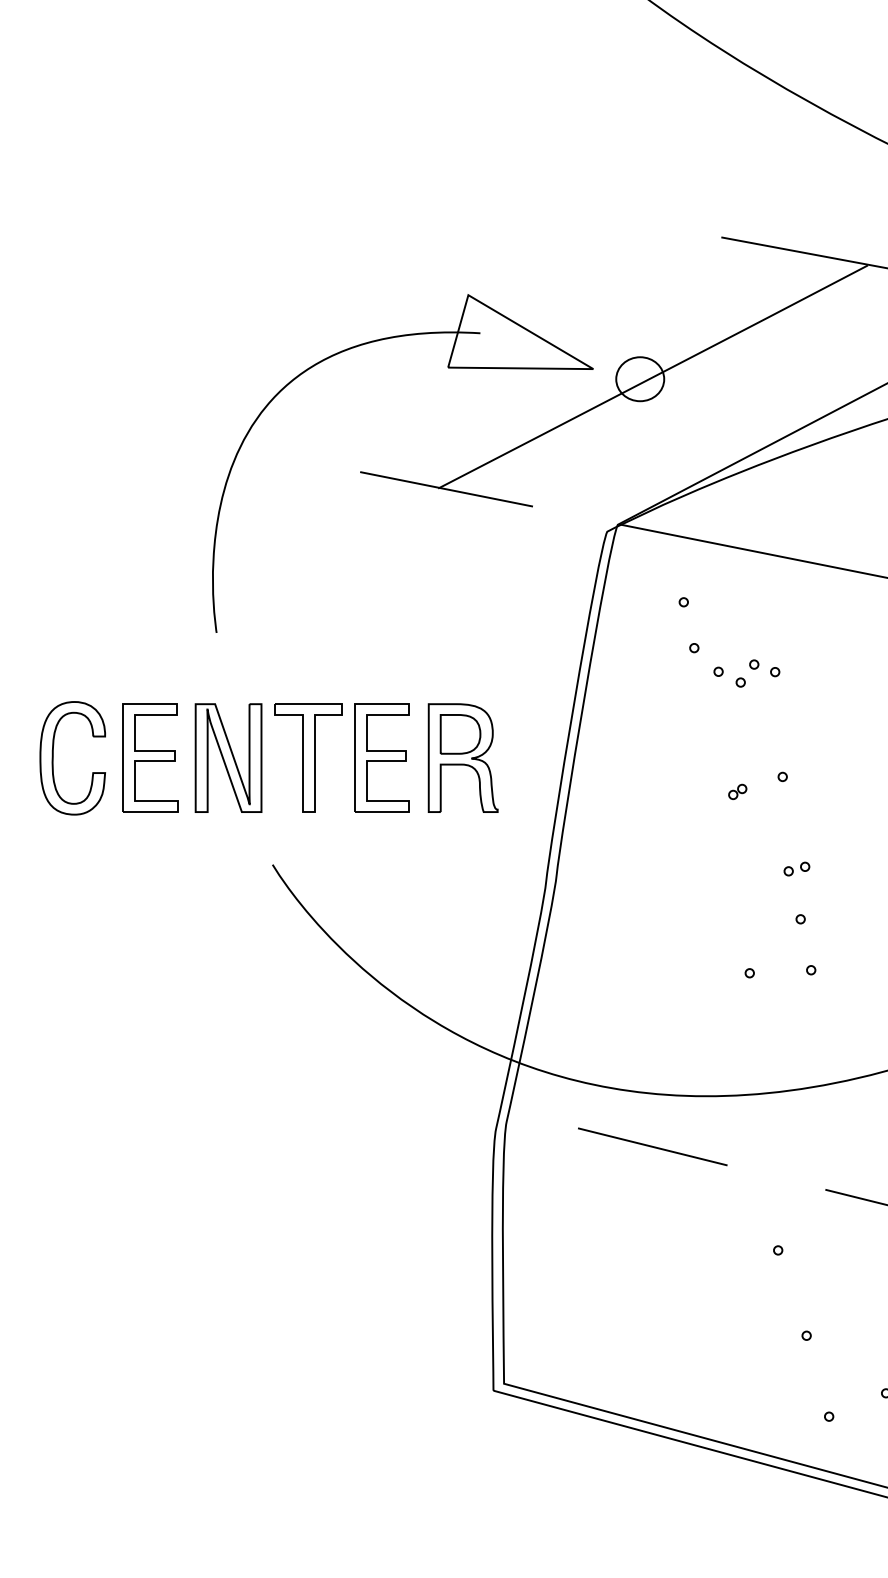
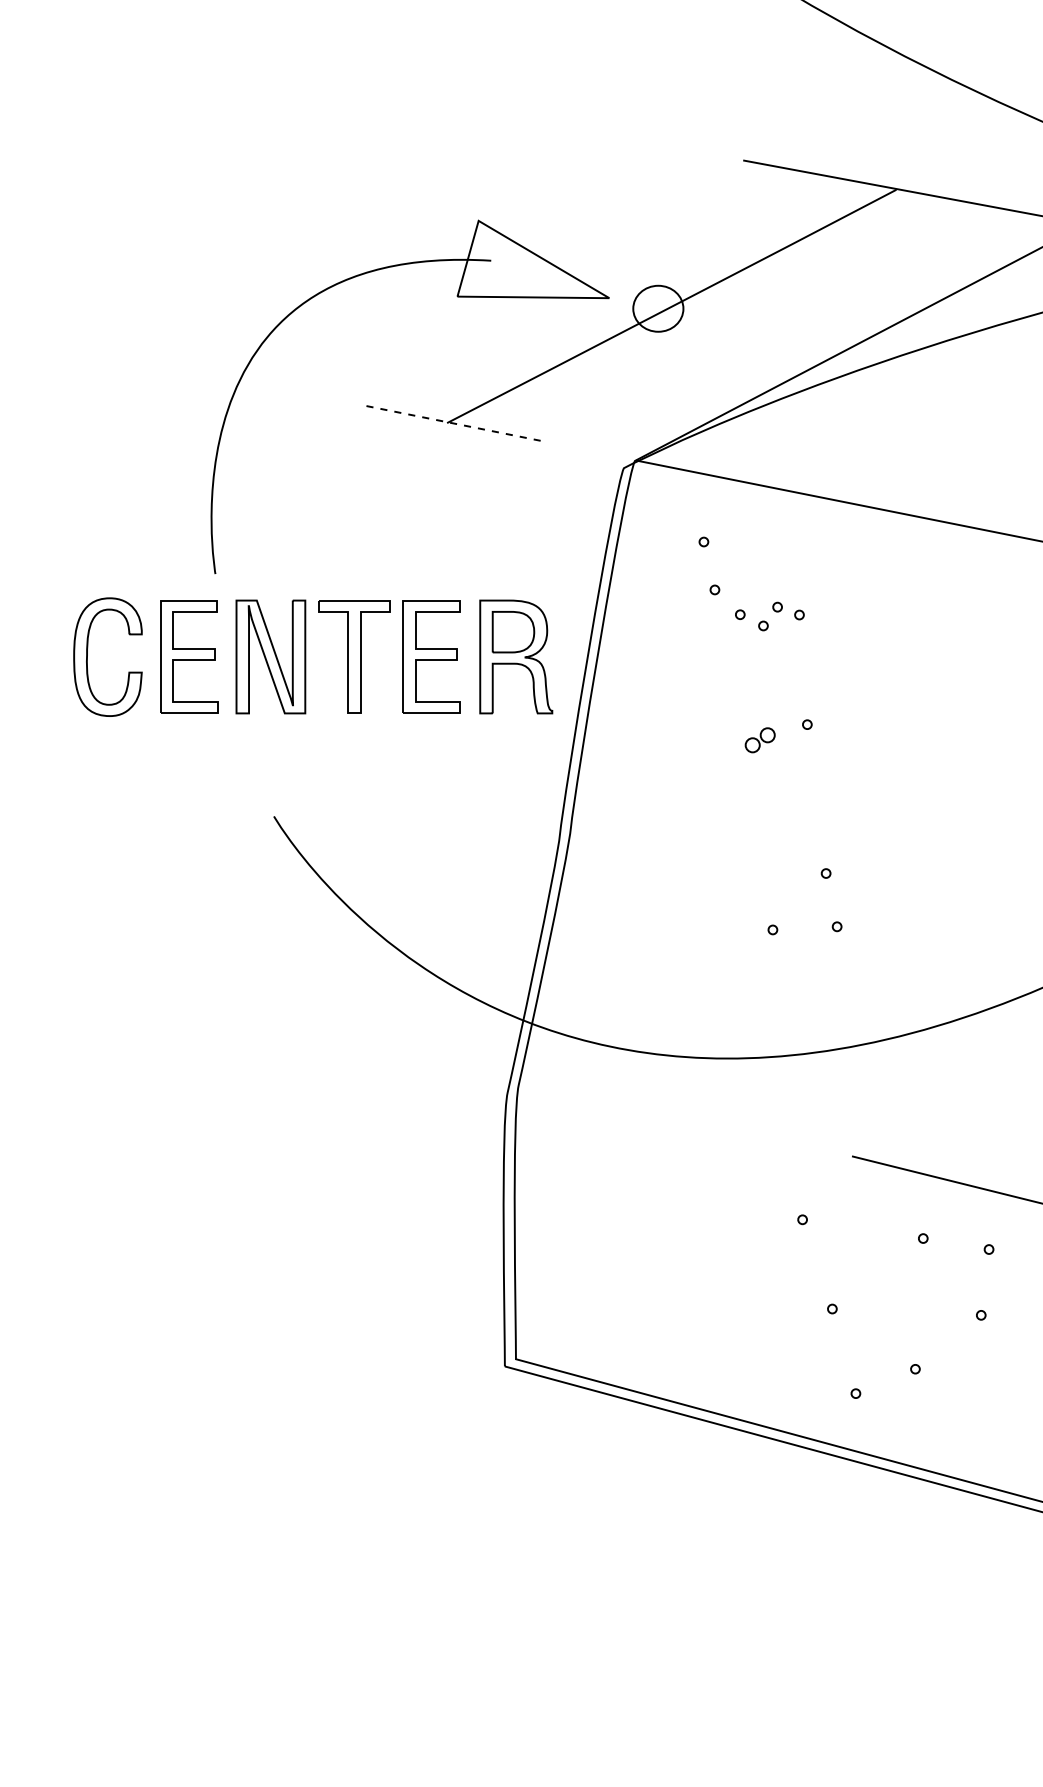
line: (447, 489) -> (456, 424), solid -> dashed
part: (262, 757) -> (306, 656), moved
part: (737, 792) -> (760, 740), size x1.6
part: (797, 868) -> (822, 820), removed
line: (652, 1146) -> (671, 1111), removed

